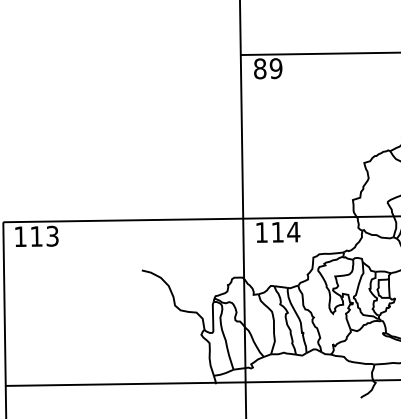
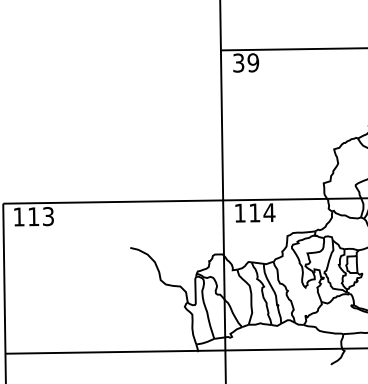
text: (260, 68) -> (239, 62), 89 -> 39

